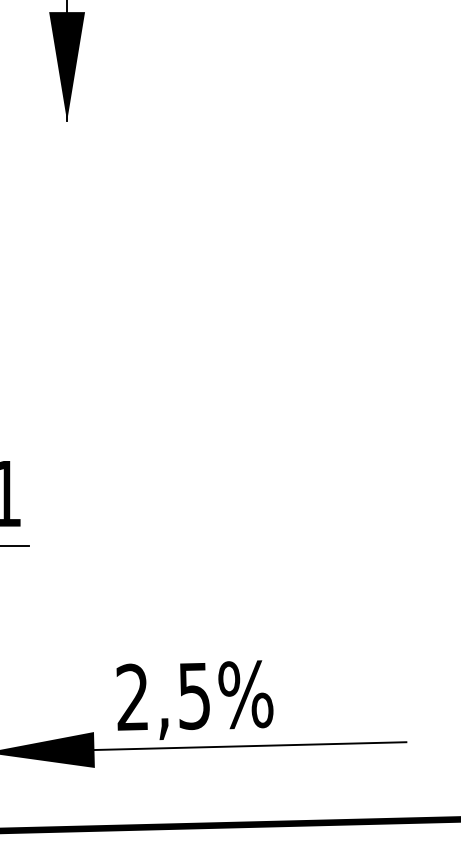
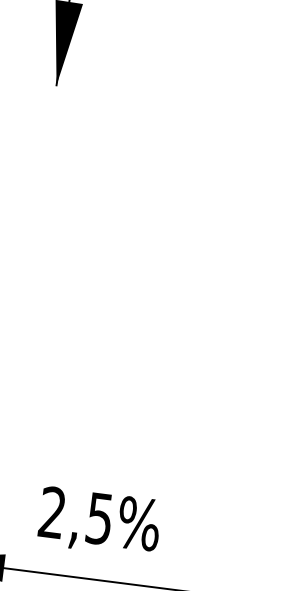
text: (194, 699) -> (99, 521), moved

